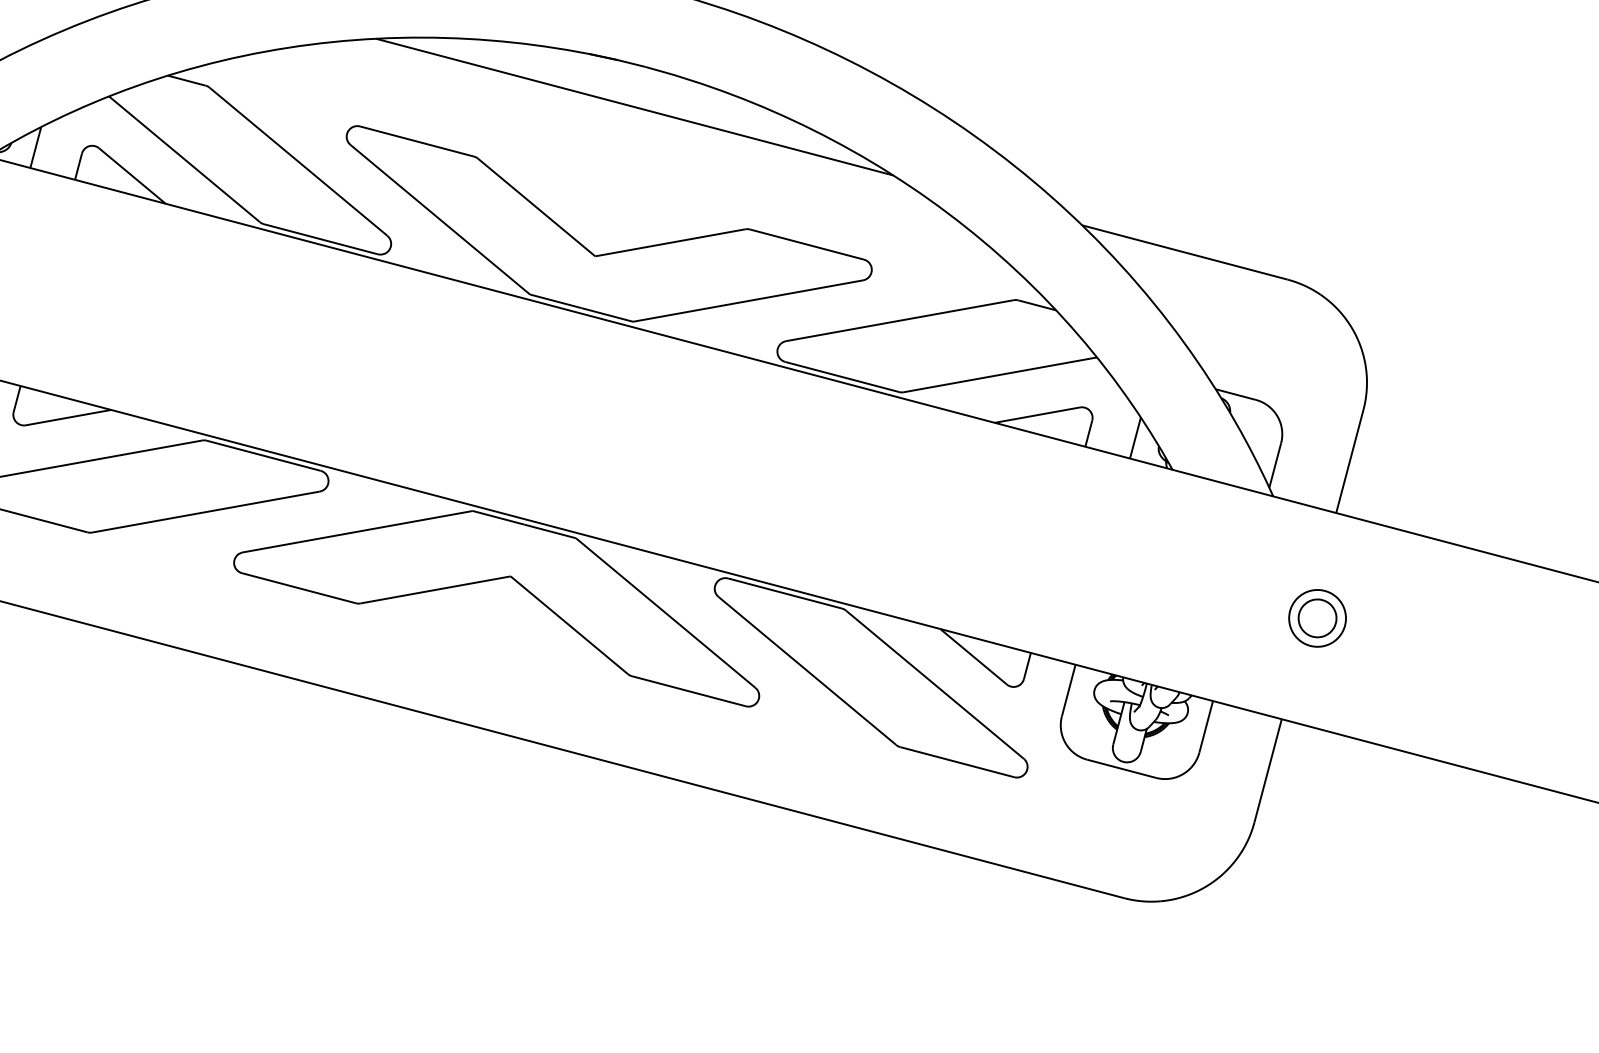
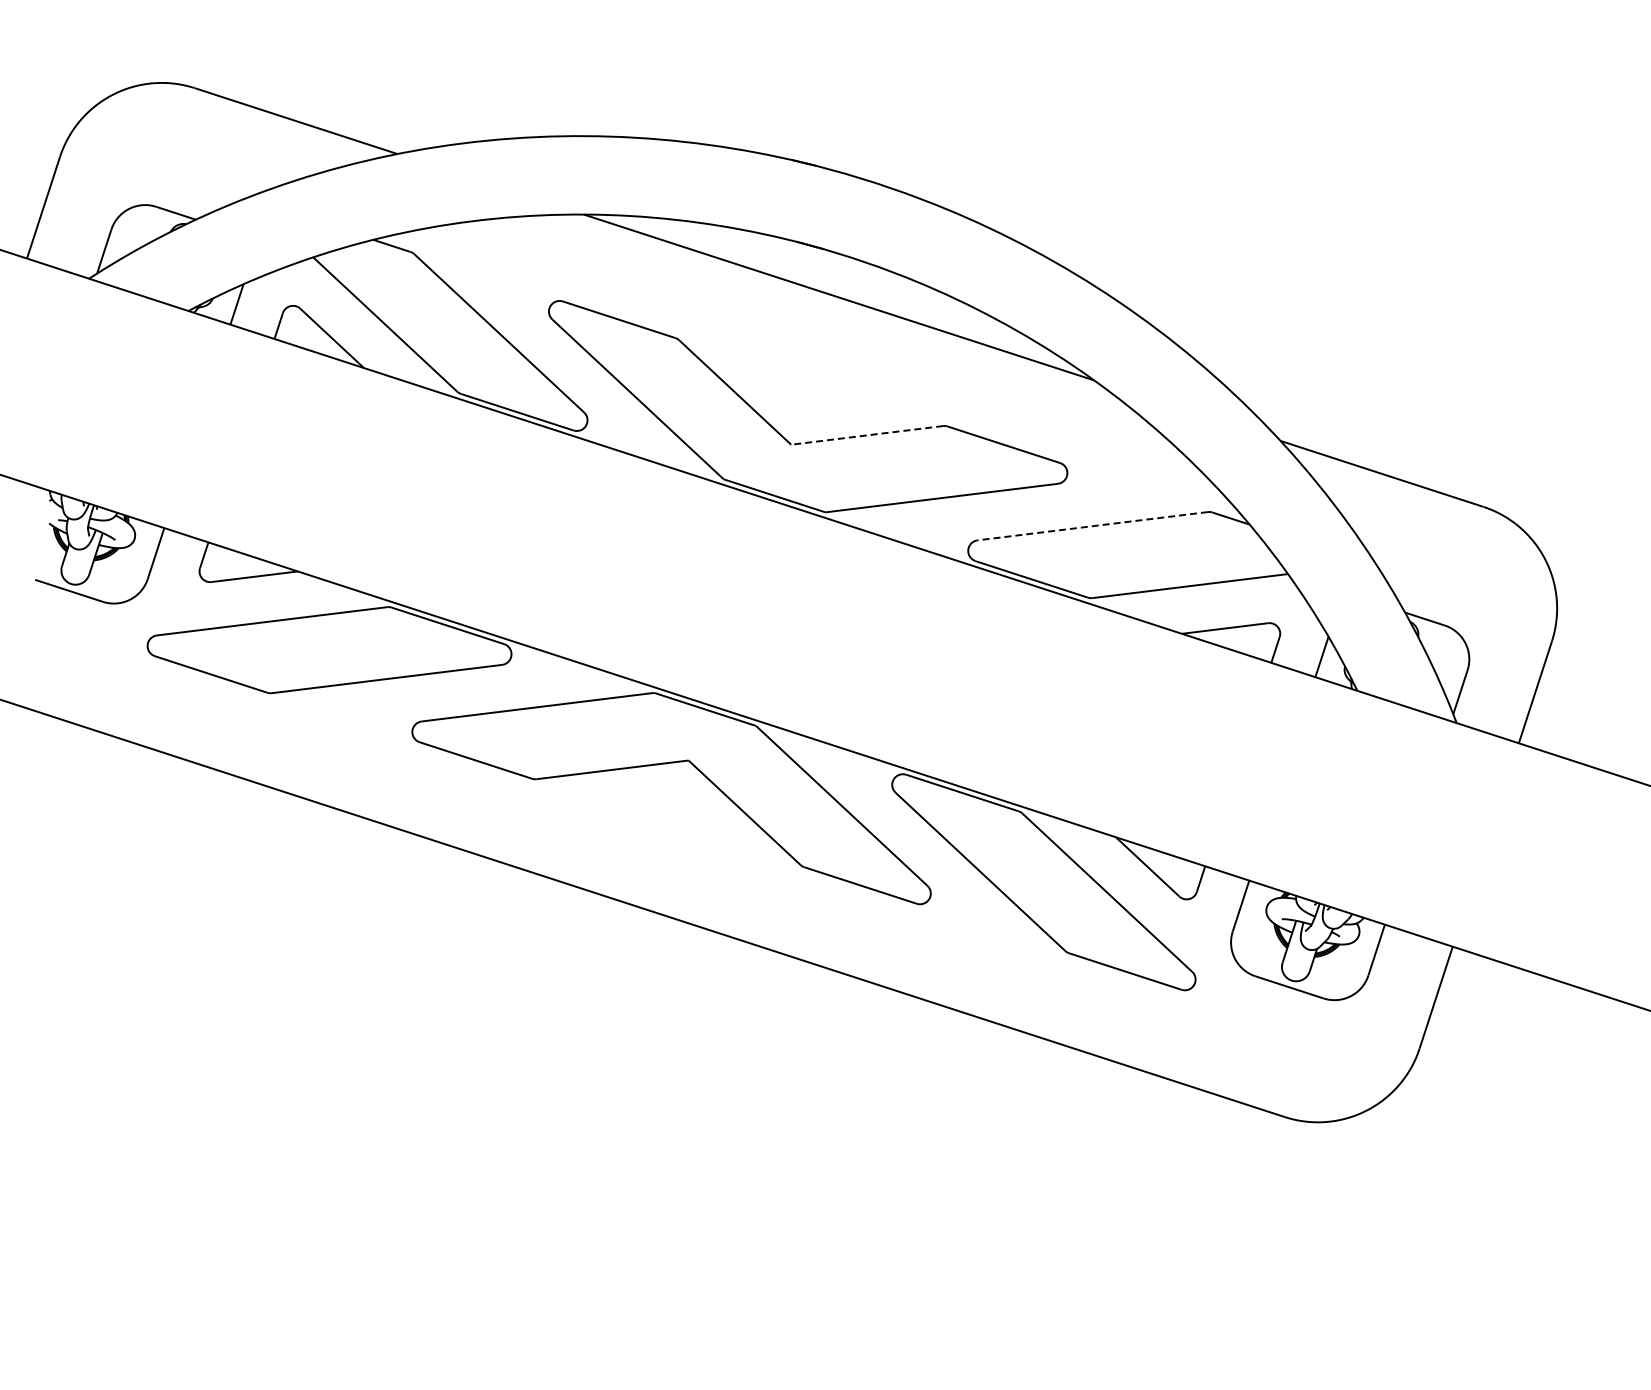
line: (670, 242) -> (867, 435), solid -> dashed
line: (899, 320) -> (1092, 526), solid -> dashed
part: (1316, 618) -> (1493, 847), removed

